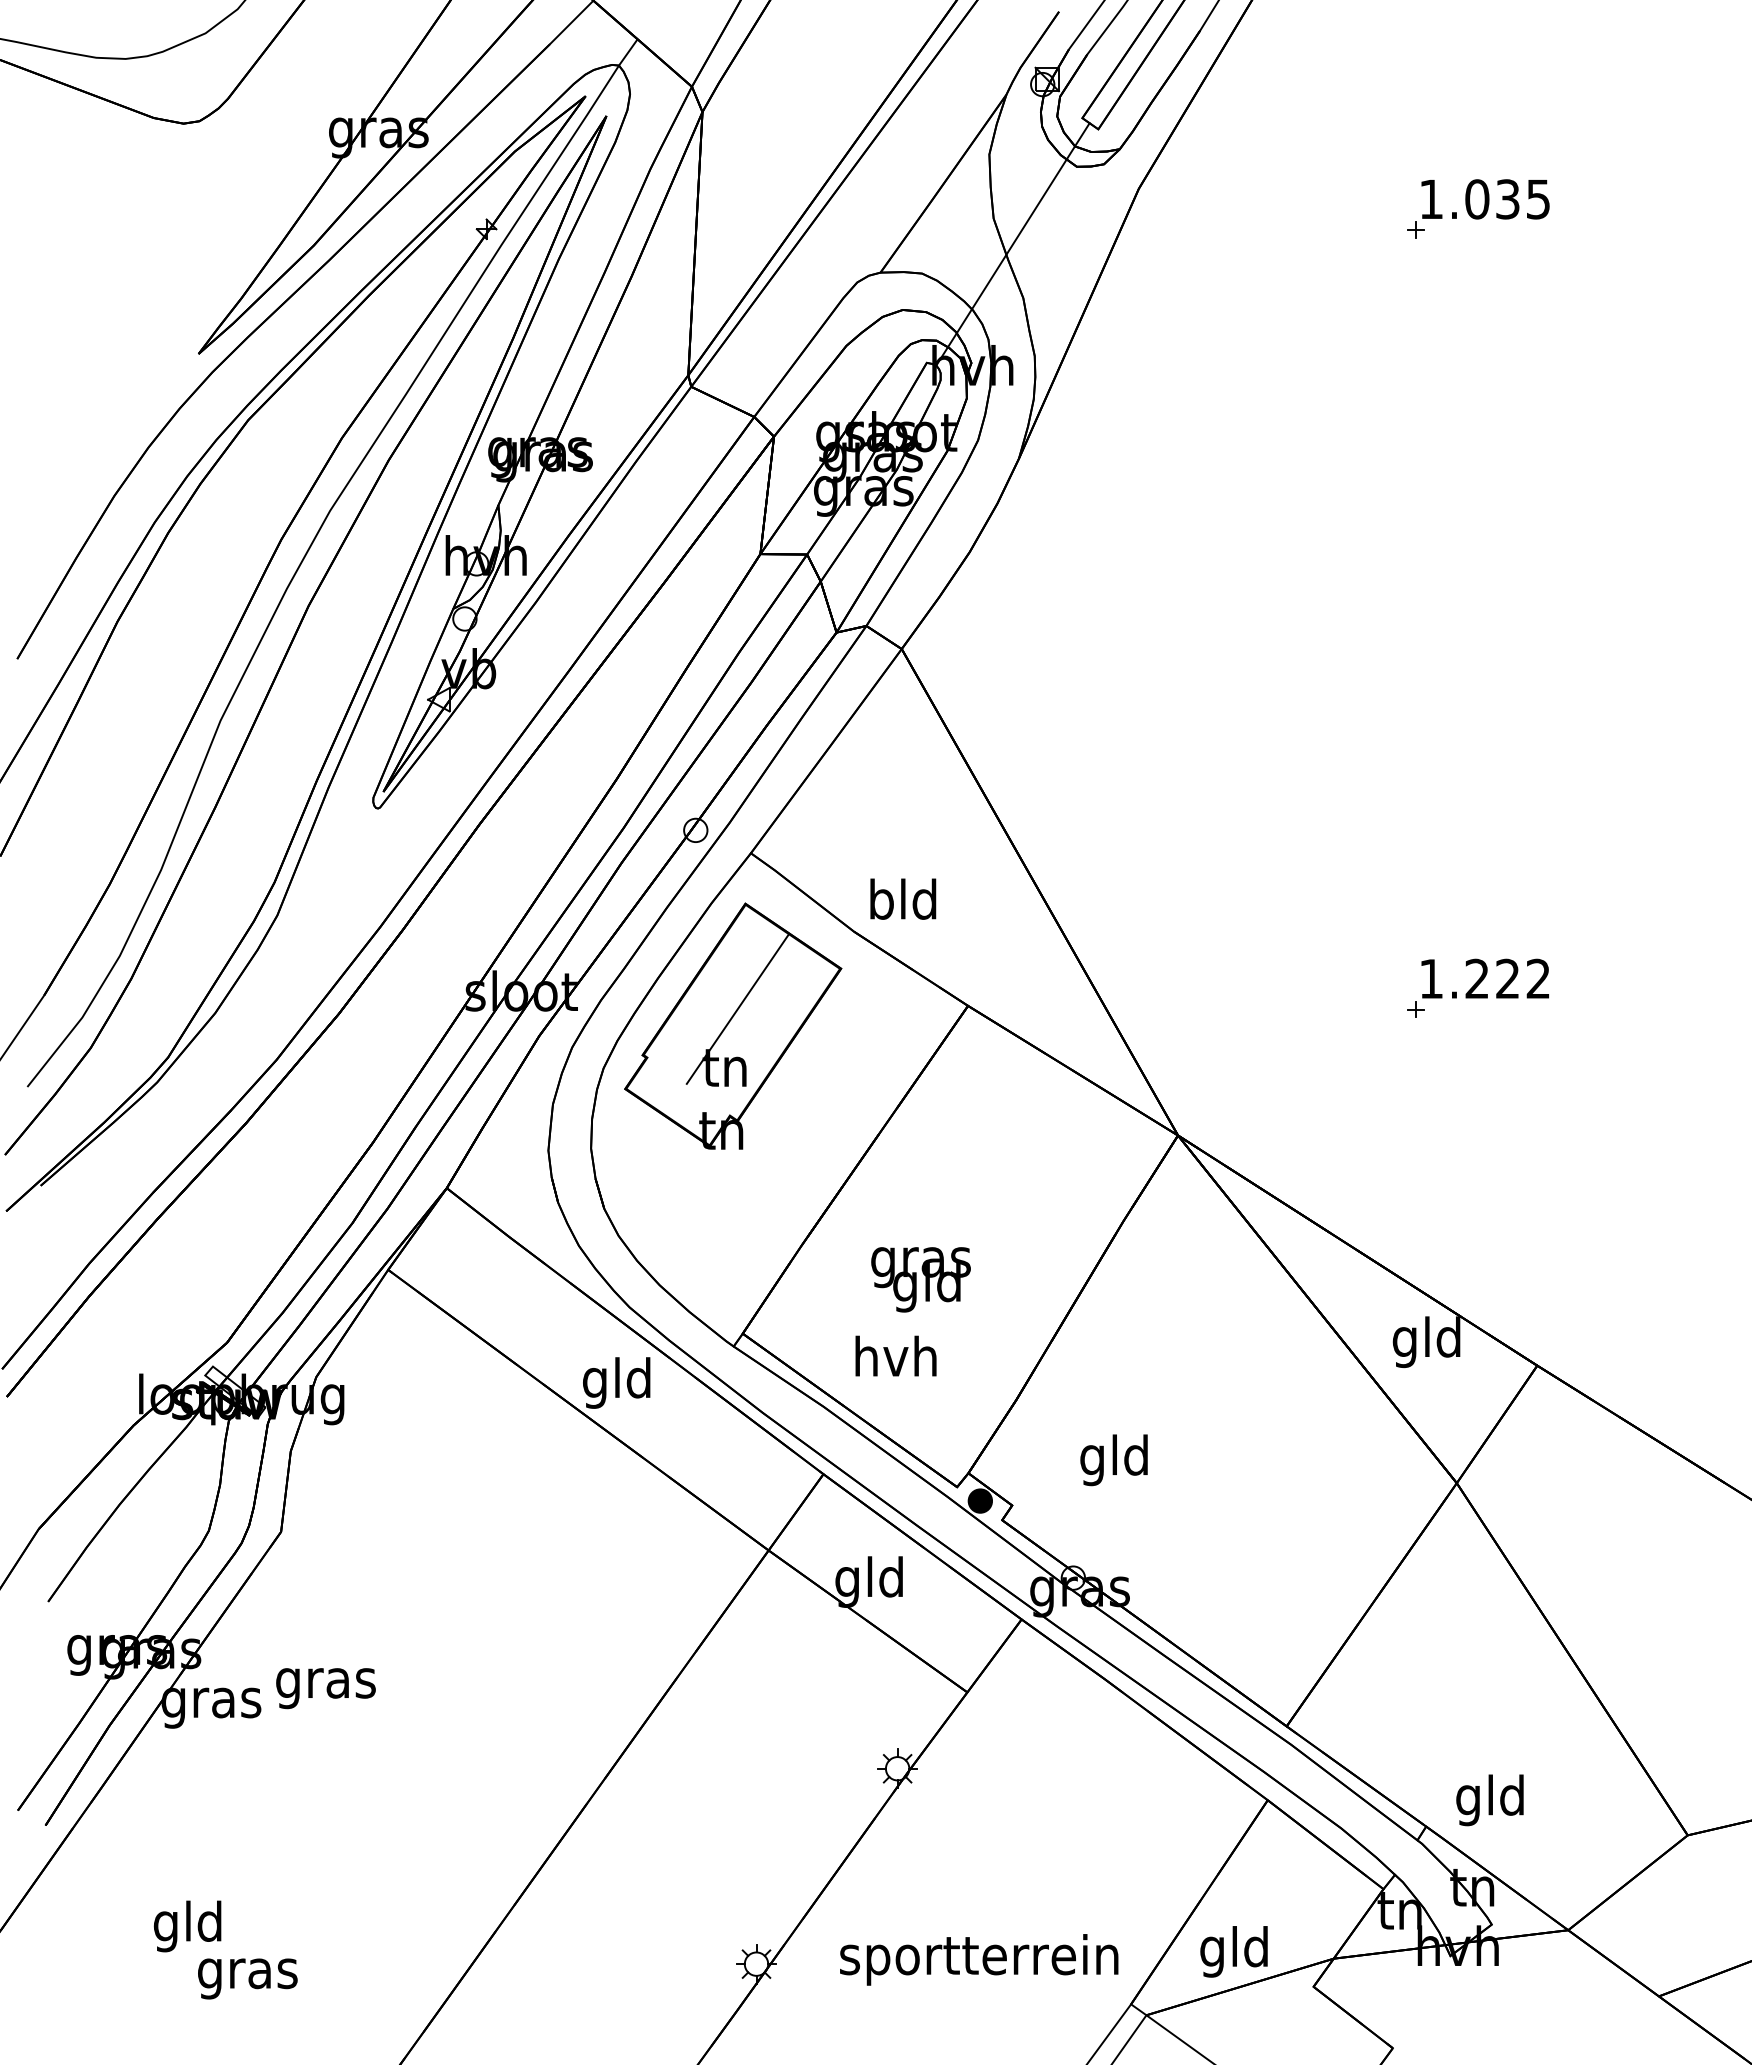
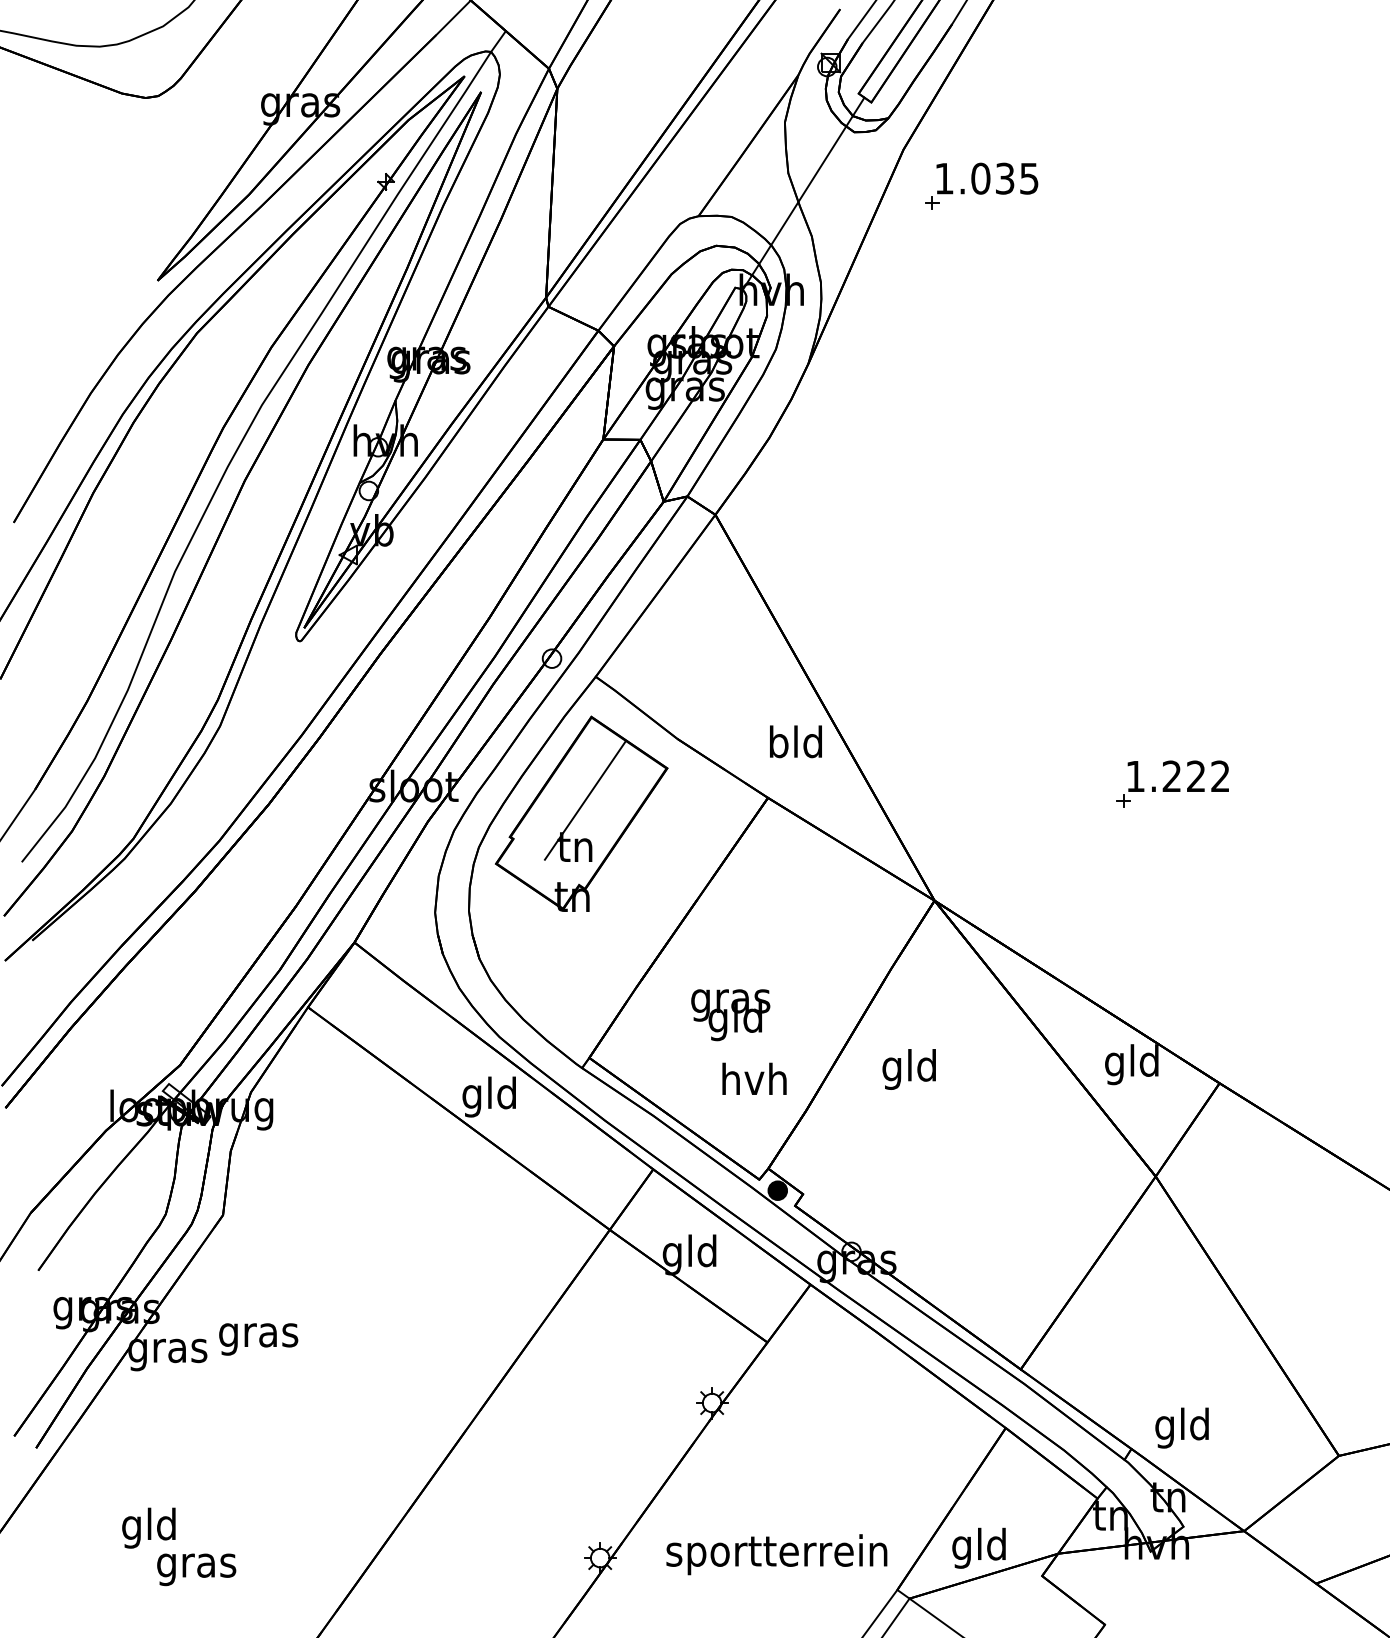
part: (1478, 208) -> (981, 185), moved
text: (903, 898) -> (796, 741), moved
text: (895, 1355) -> (754, 1078), moved
text: (1113, 1460) -> (908, 1069), moved

